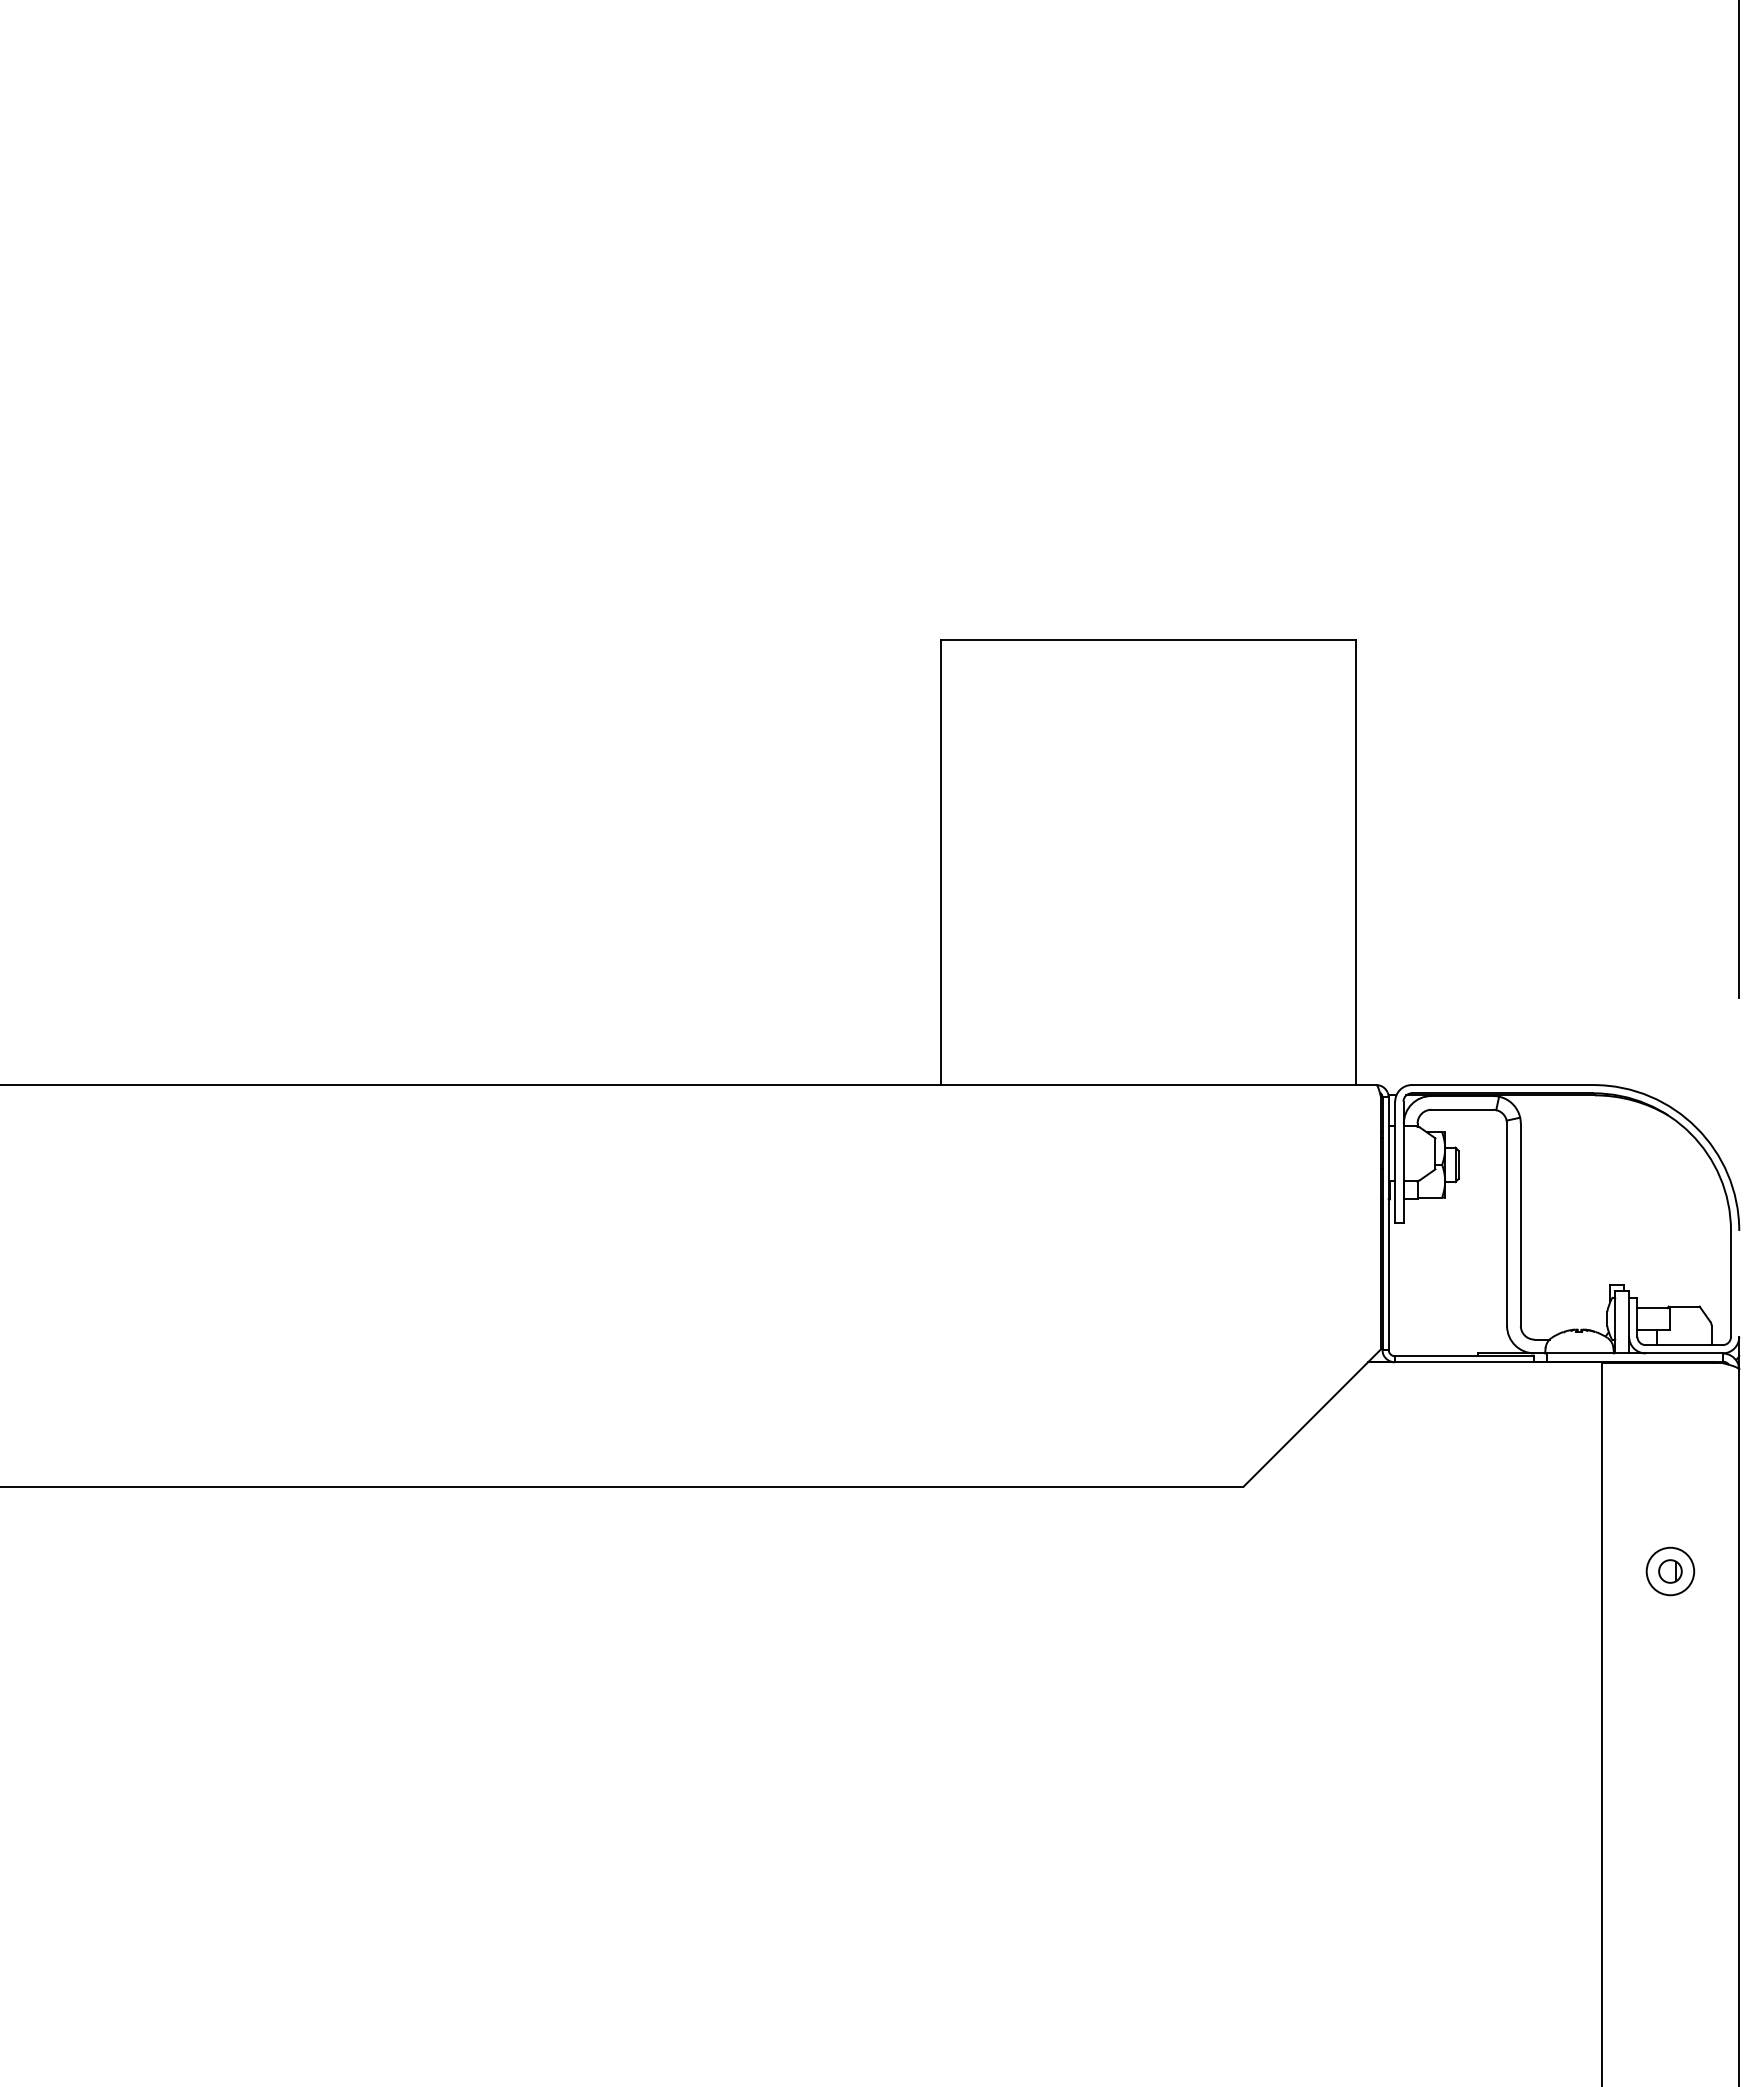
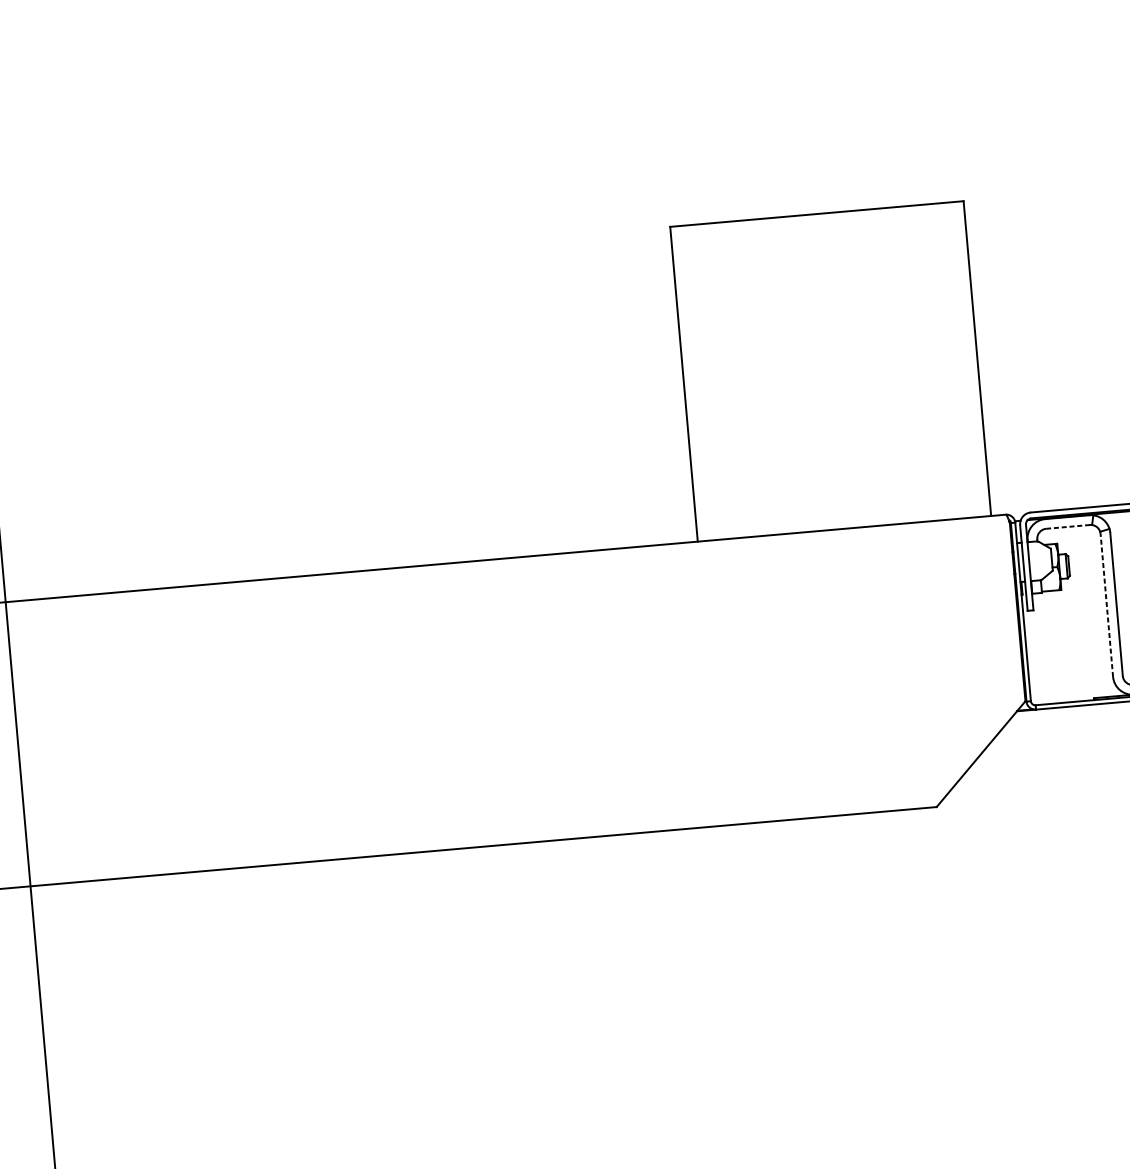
line: (1462, 1109) -> (1068, 526), solid -> dashed
line: (1507, 1224) -> (1107, 605), solid -> dashed

